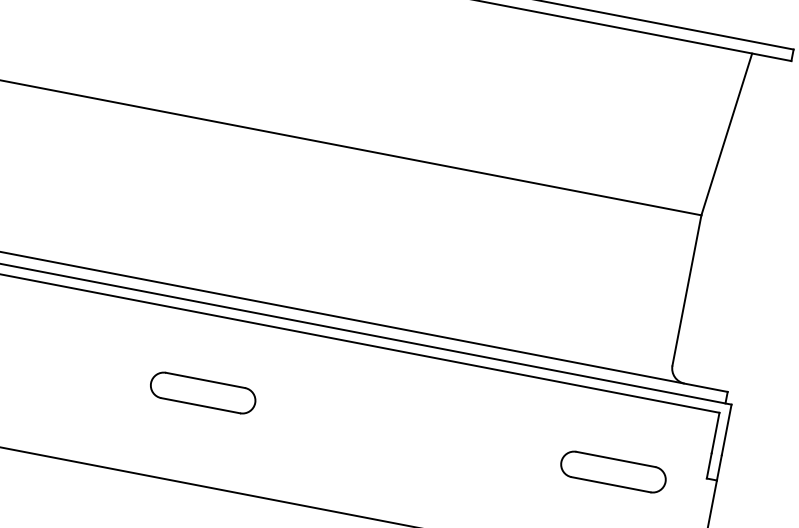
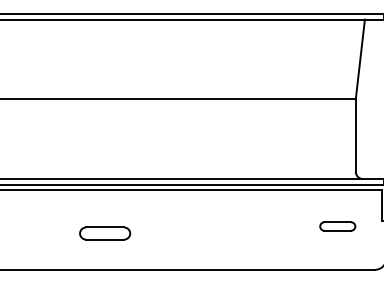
part: (203, 393) -> (105, 233), moved
part: (612, 471) -> (337, 226), size x0.7

